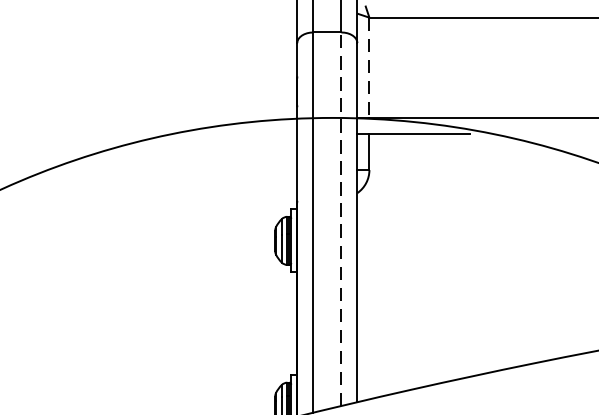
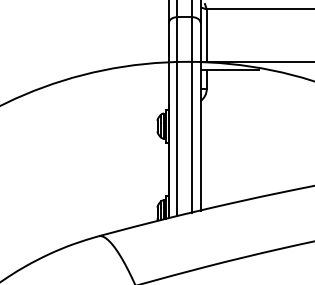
line: (368, 69) -> (206, 36), dashed -> solid
line: (342, 218) -> (192, 114), dashed -> solid

